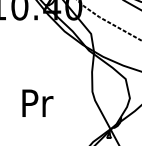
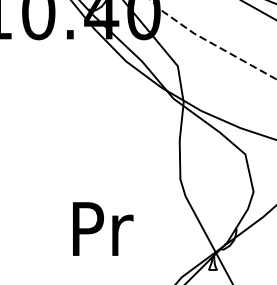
text: (37, 102) -> (102, 227), moved

